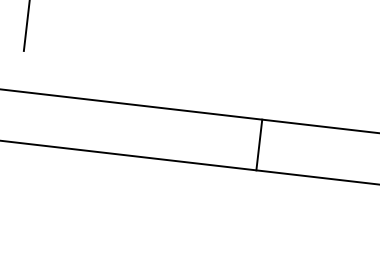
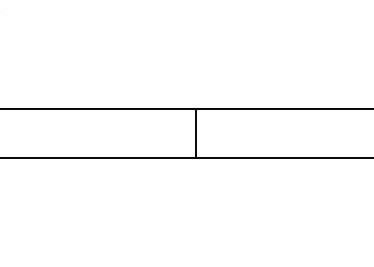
line: (259, 145) -> (196, 133), moved

